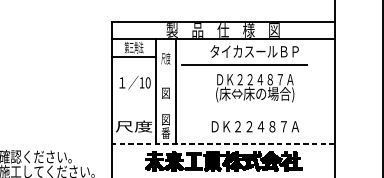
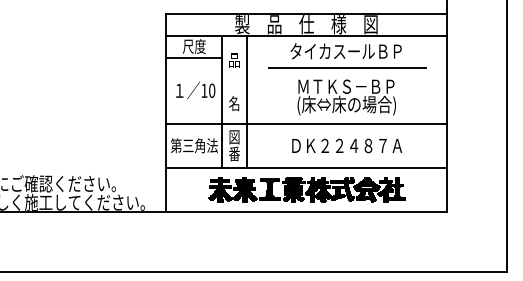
text: (134, 47) -> (194, 46), 第三角法 -> 尺度
text: (165, 58) -> (234, 59), 尺度 -> 品
line: (244, 64) -> (347, 67), moved
text: (254, 79) -> (346, 86), ＤＫ２２４８７Ａ -> ＭＴＫＳ－ＢＰ
text: (165, 93) -> (234, 103), 図 -> 名
line: (223, 108) -> (306, 123), added
text: (134, 126) -> (194, 145), 尺度 -> 第三角法
line: (223, 144) -> (306, 168), dashed -> solid

